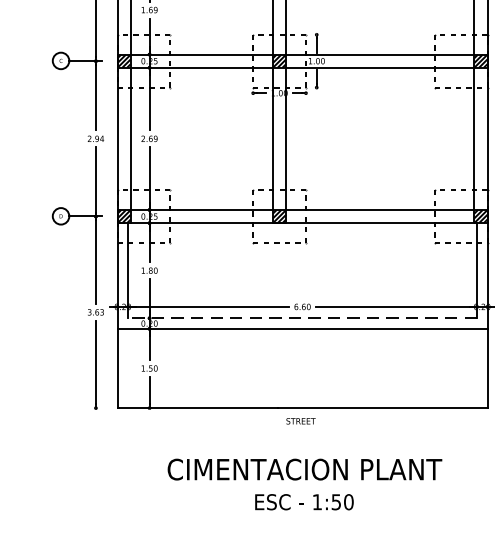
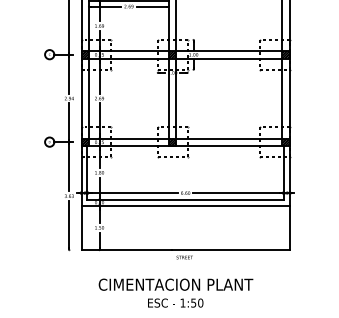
line: (302, 318) -> (185, 199), dashed -> solid
text: (304, 483) -> (175, 292), moved

